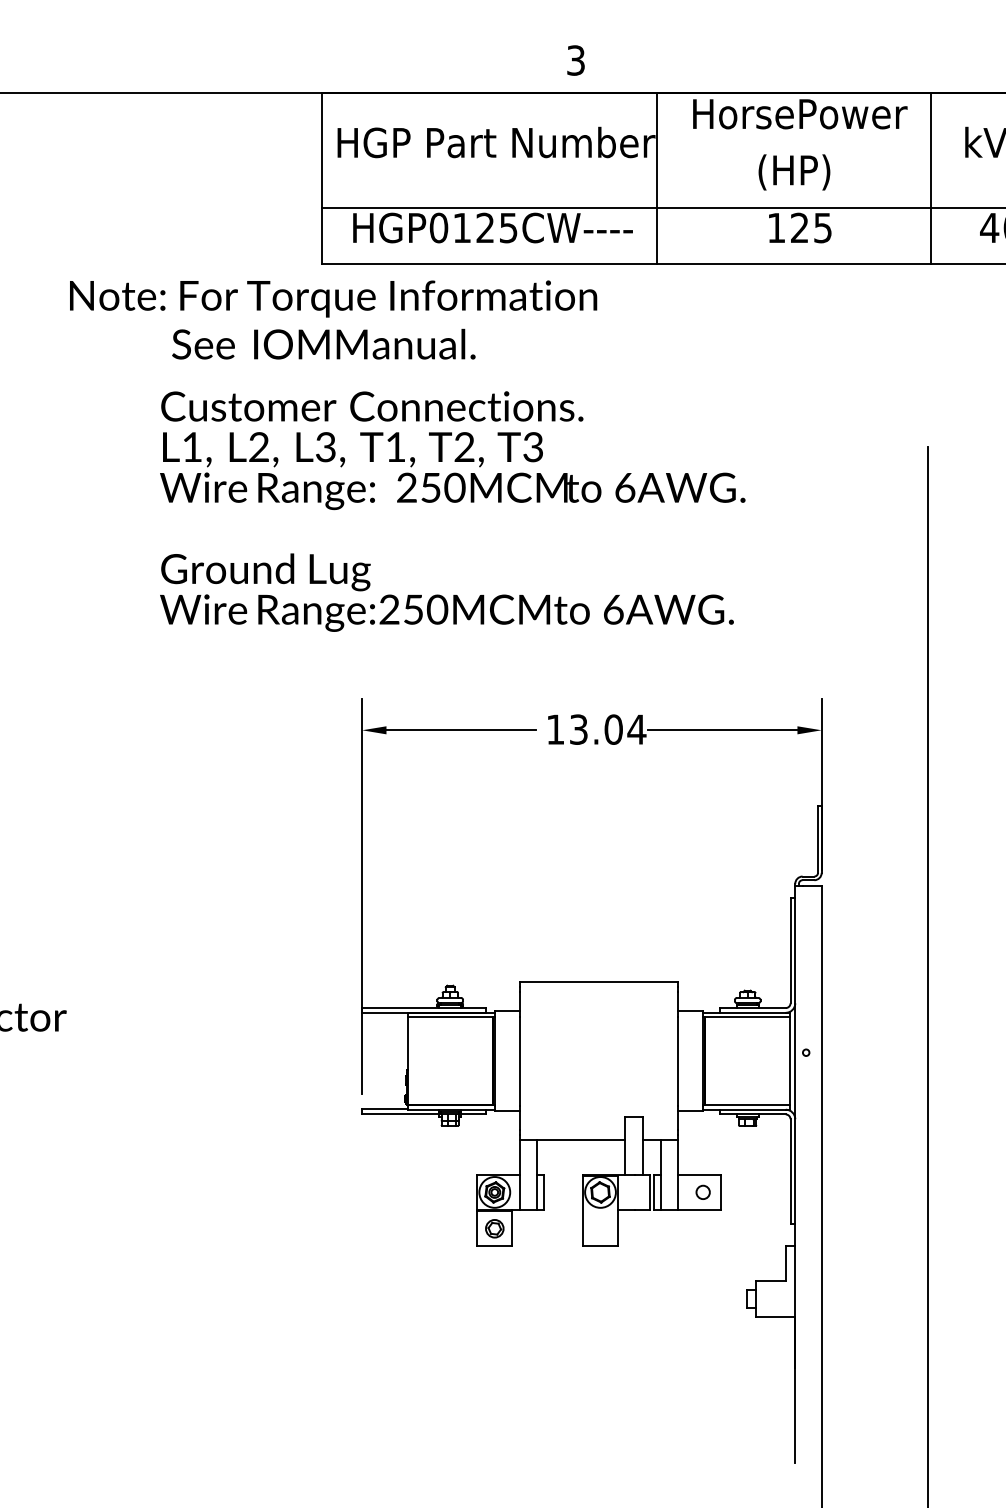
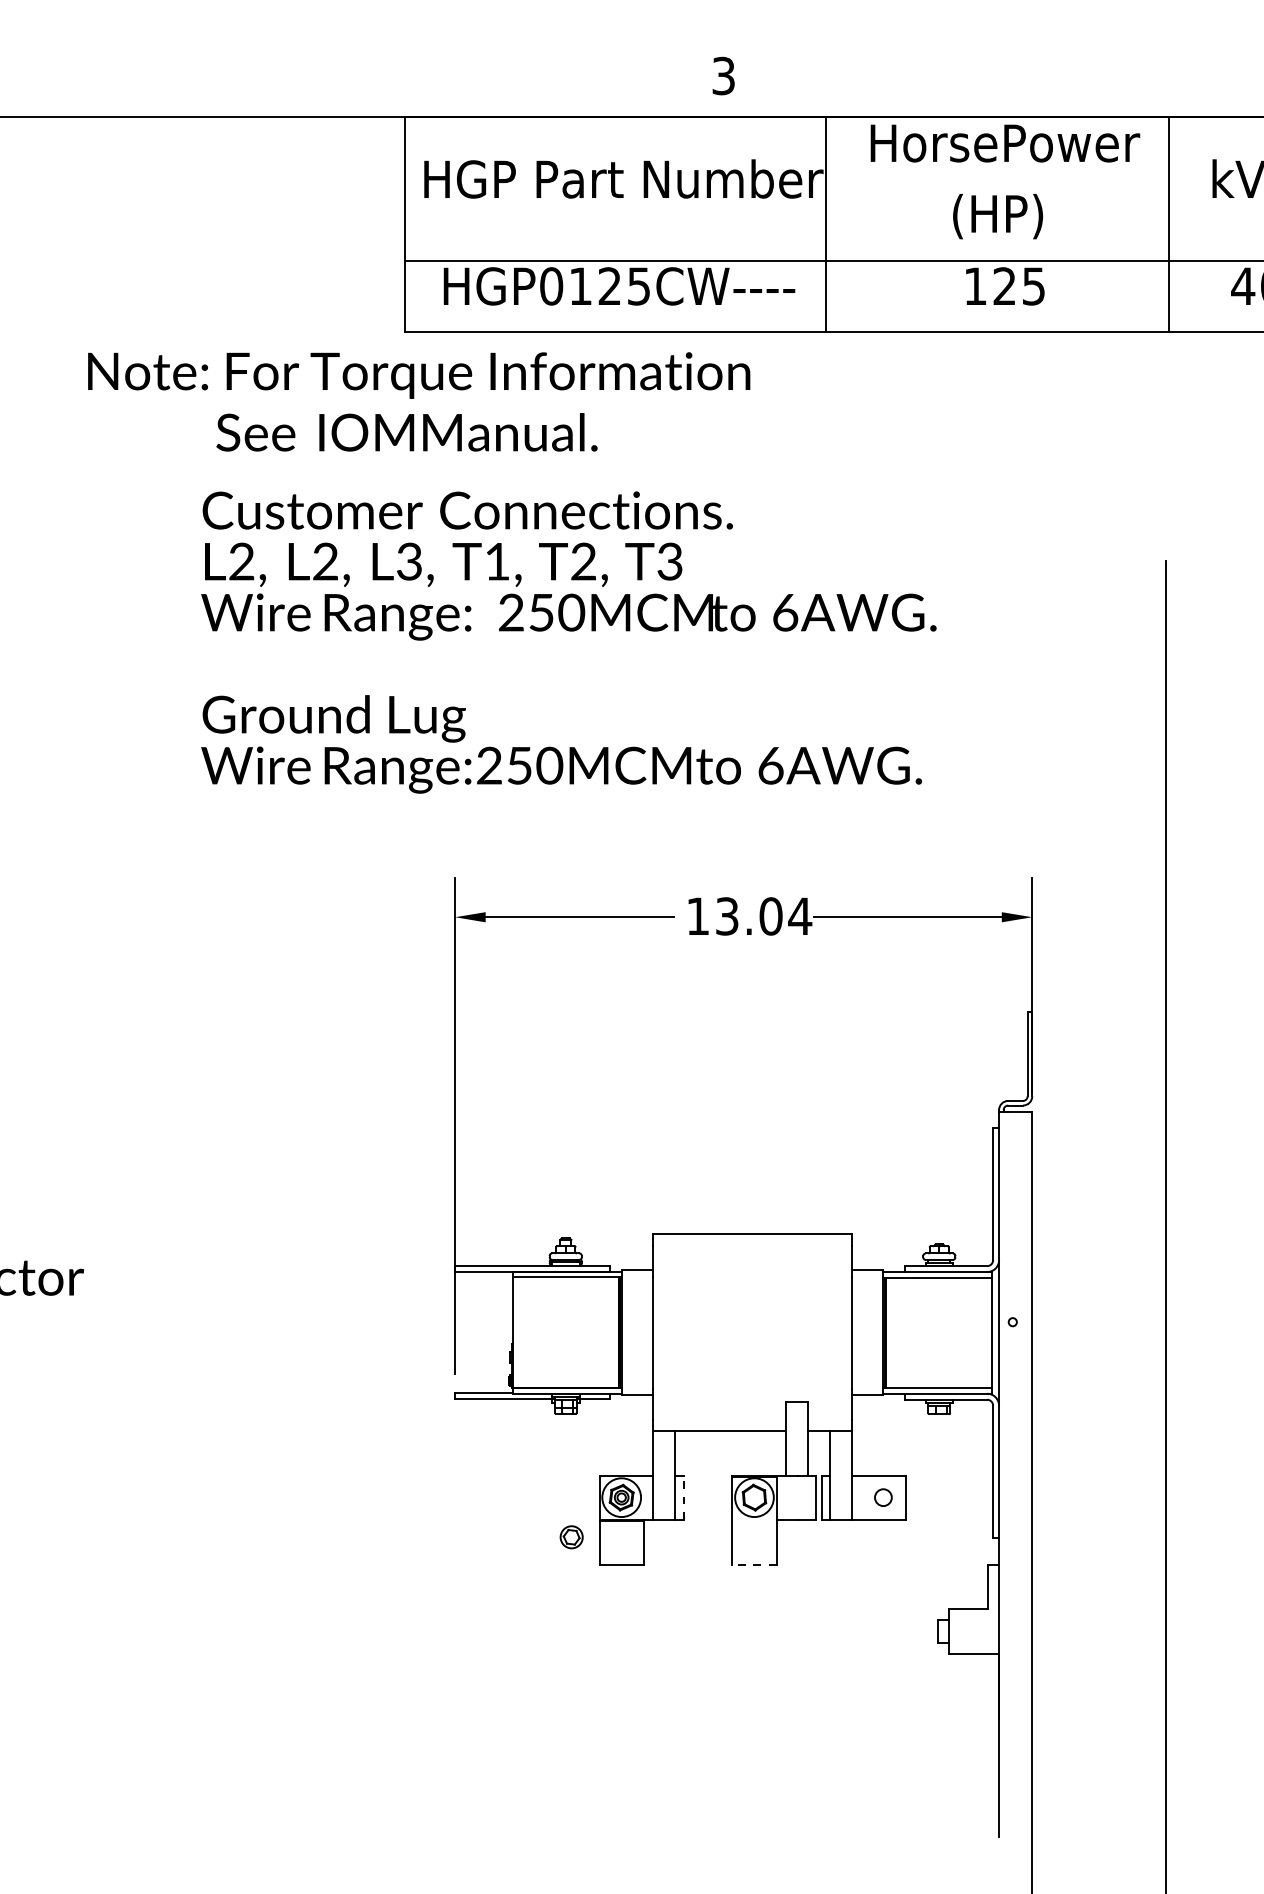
text: (192, 447) -> (241, 561), L1, -> L2,
line: (544, 1192) -> (683, 1497), solid -> dashed
part: (494, 1228) -> (571, 1537), moved
line: (599, 1246) -> (753, 1565), solid -> dashed

